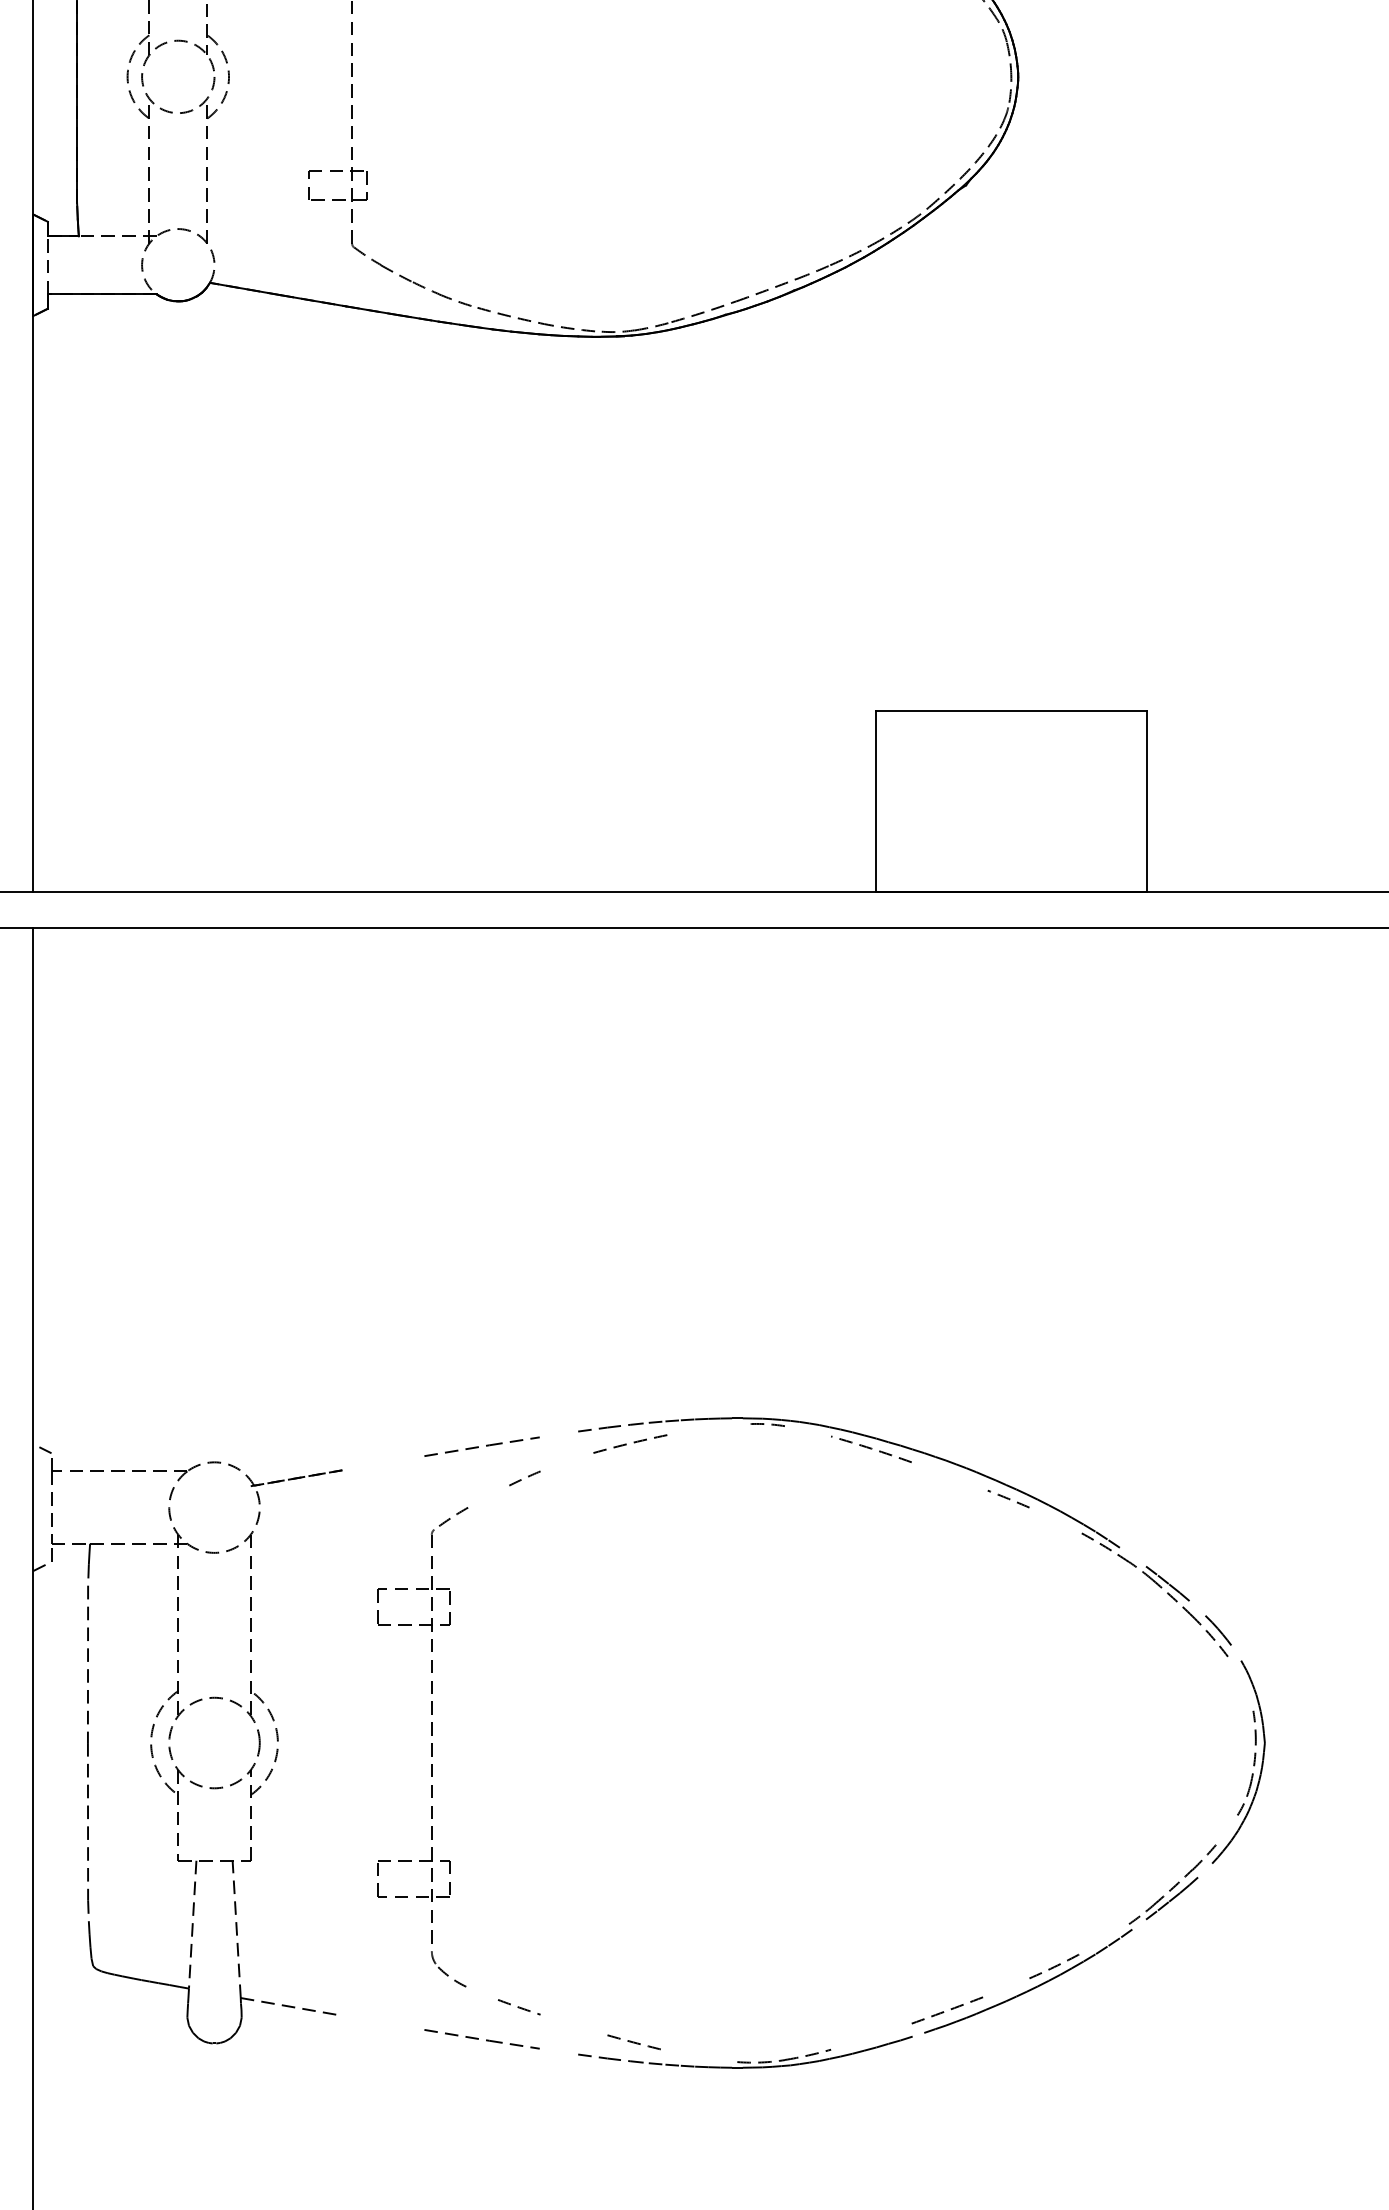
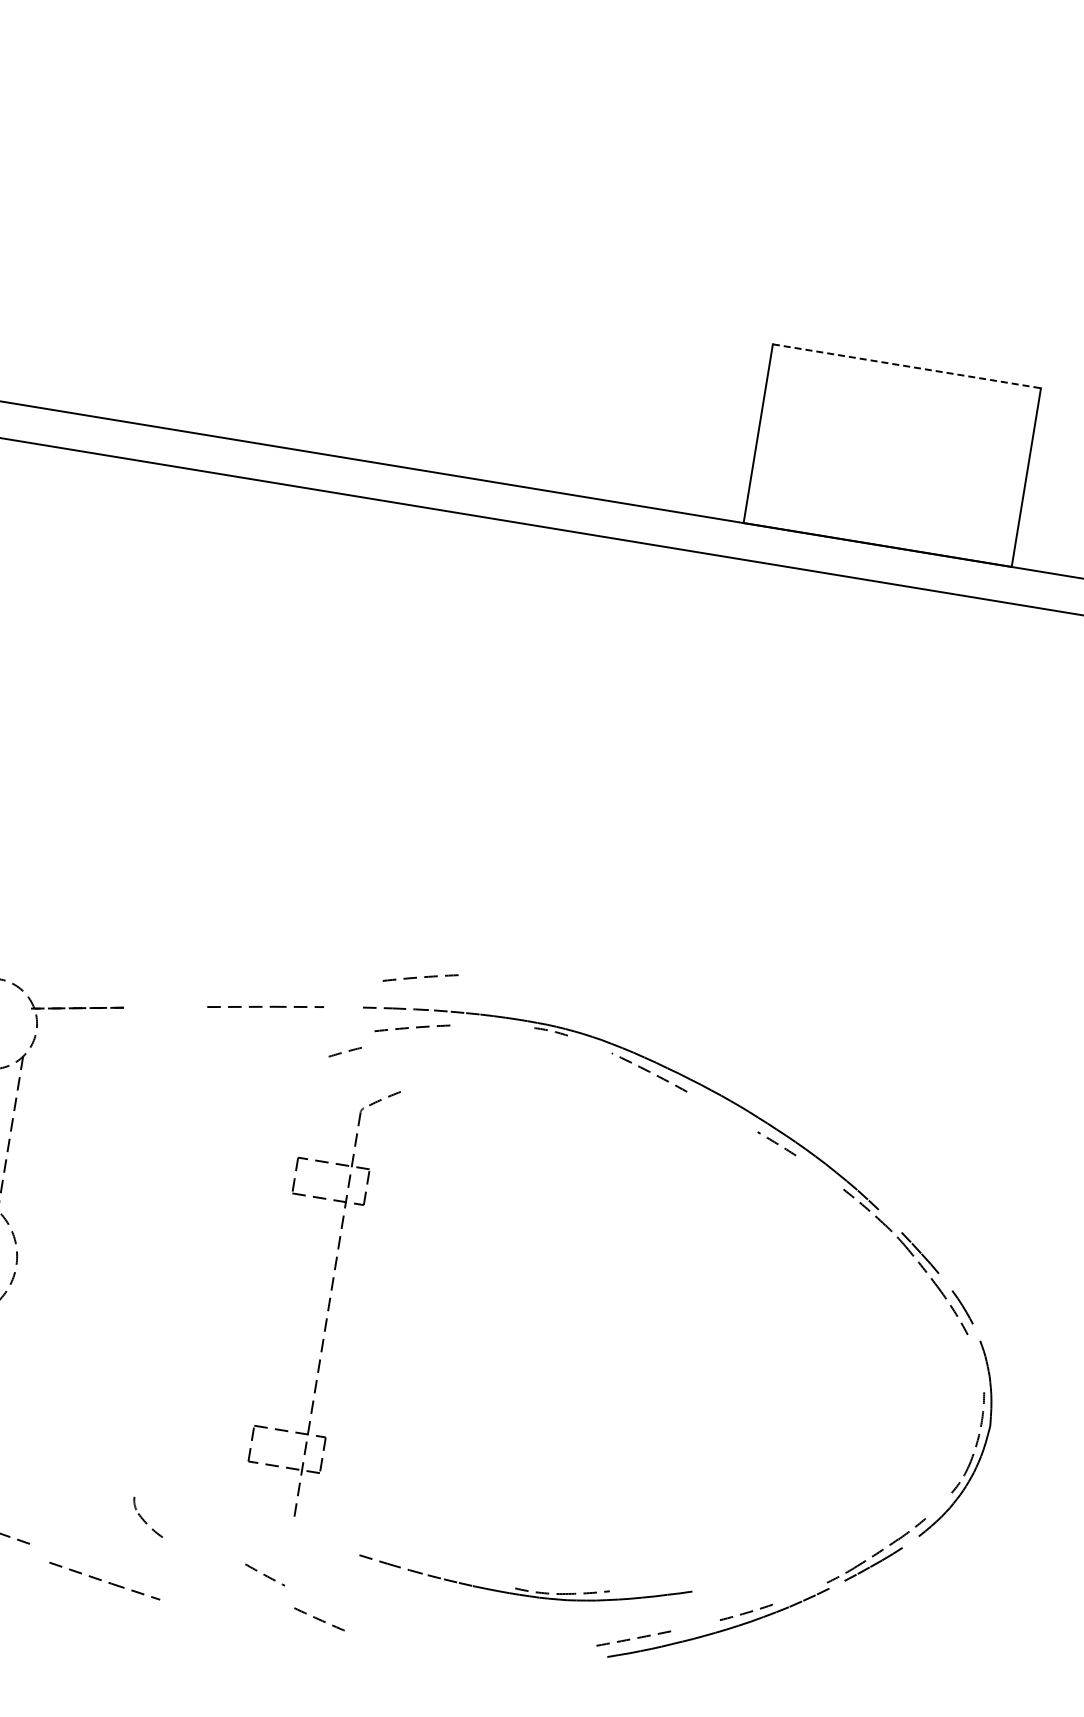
line: (1011, 710) -> (907, 366), solid -> dashed
arc: (633, 1391) -> (424, 977), added
arc: (521, 1479) -> (341, 1052), moved
part: (431, 1725) -> (329, 1300), moved
arc: (519, 2007) -> (265, 1575), moved
part: (481, 2039) -> (104, 1581), moved
part: (745, 2061) -> (523, 1589), moved

